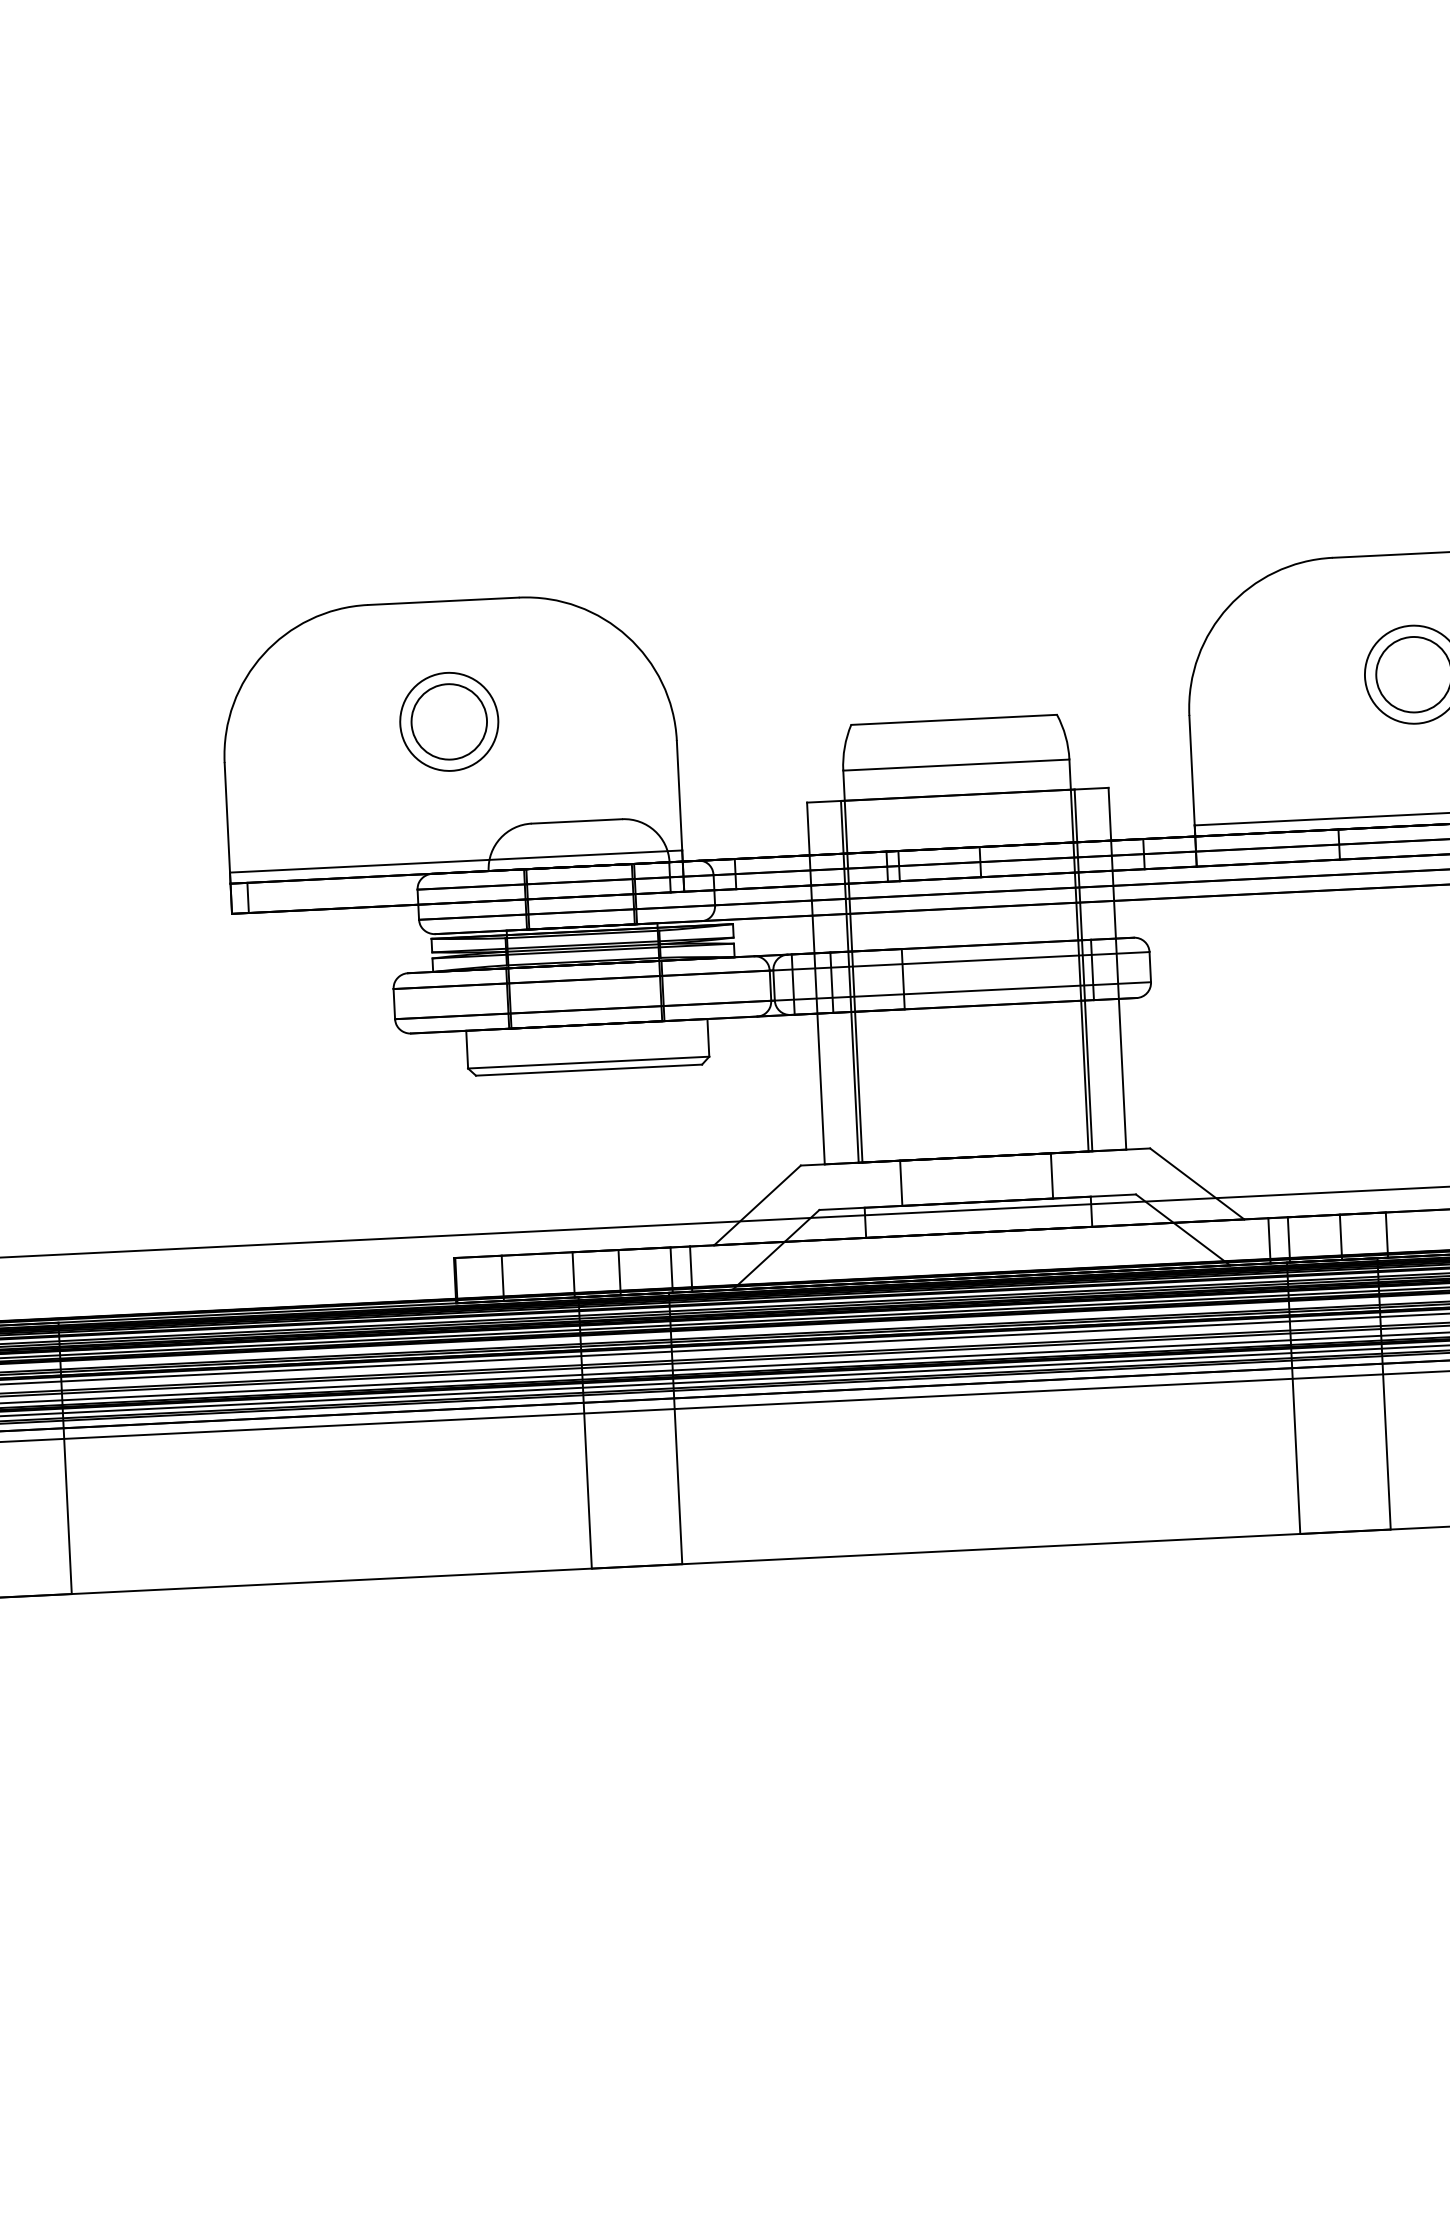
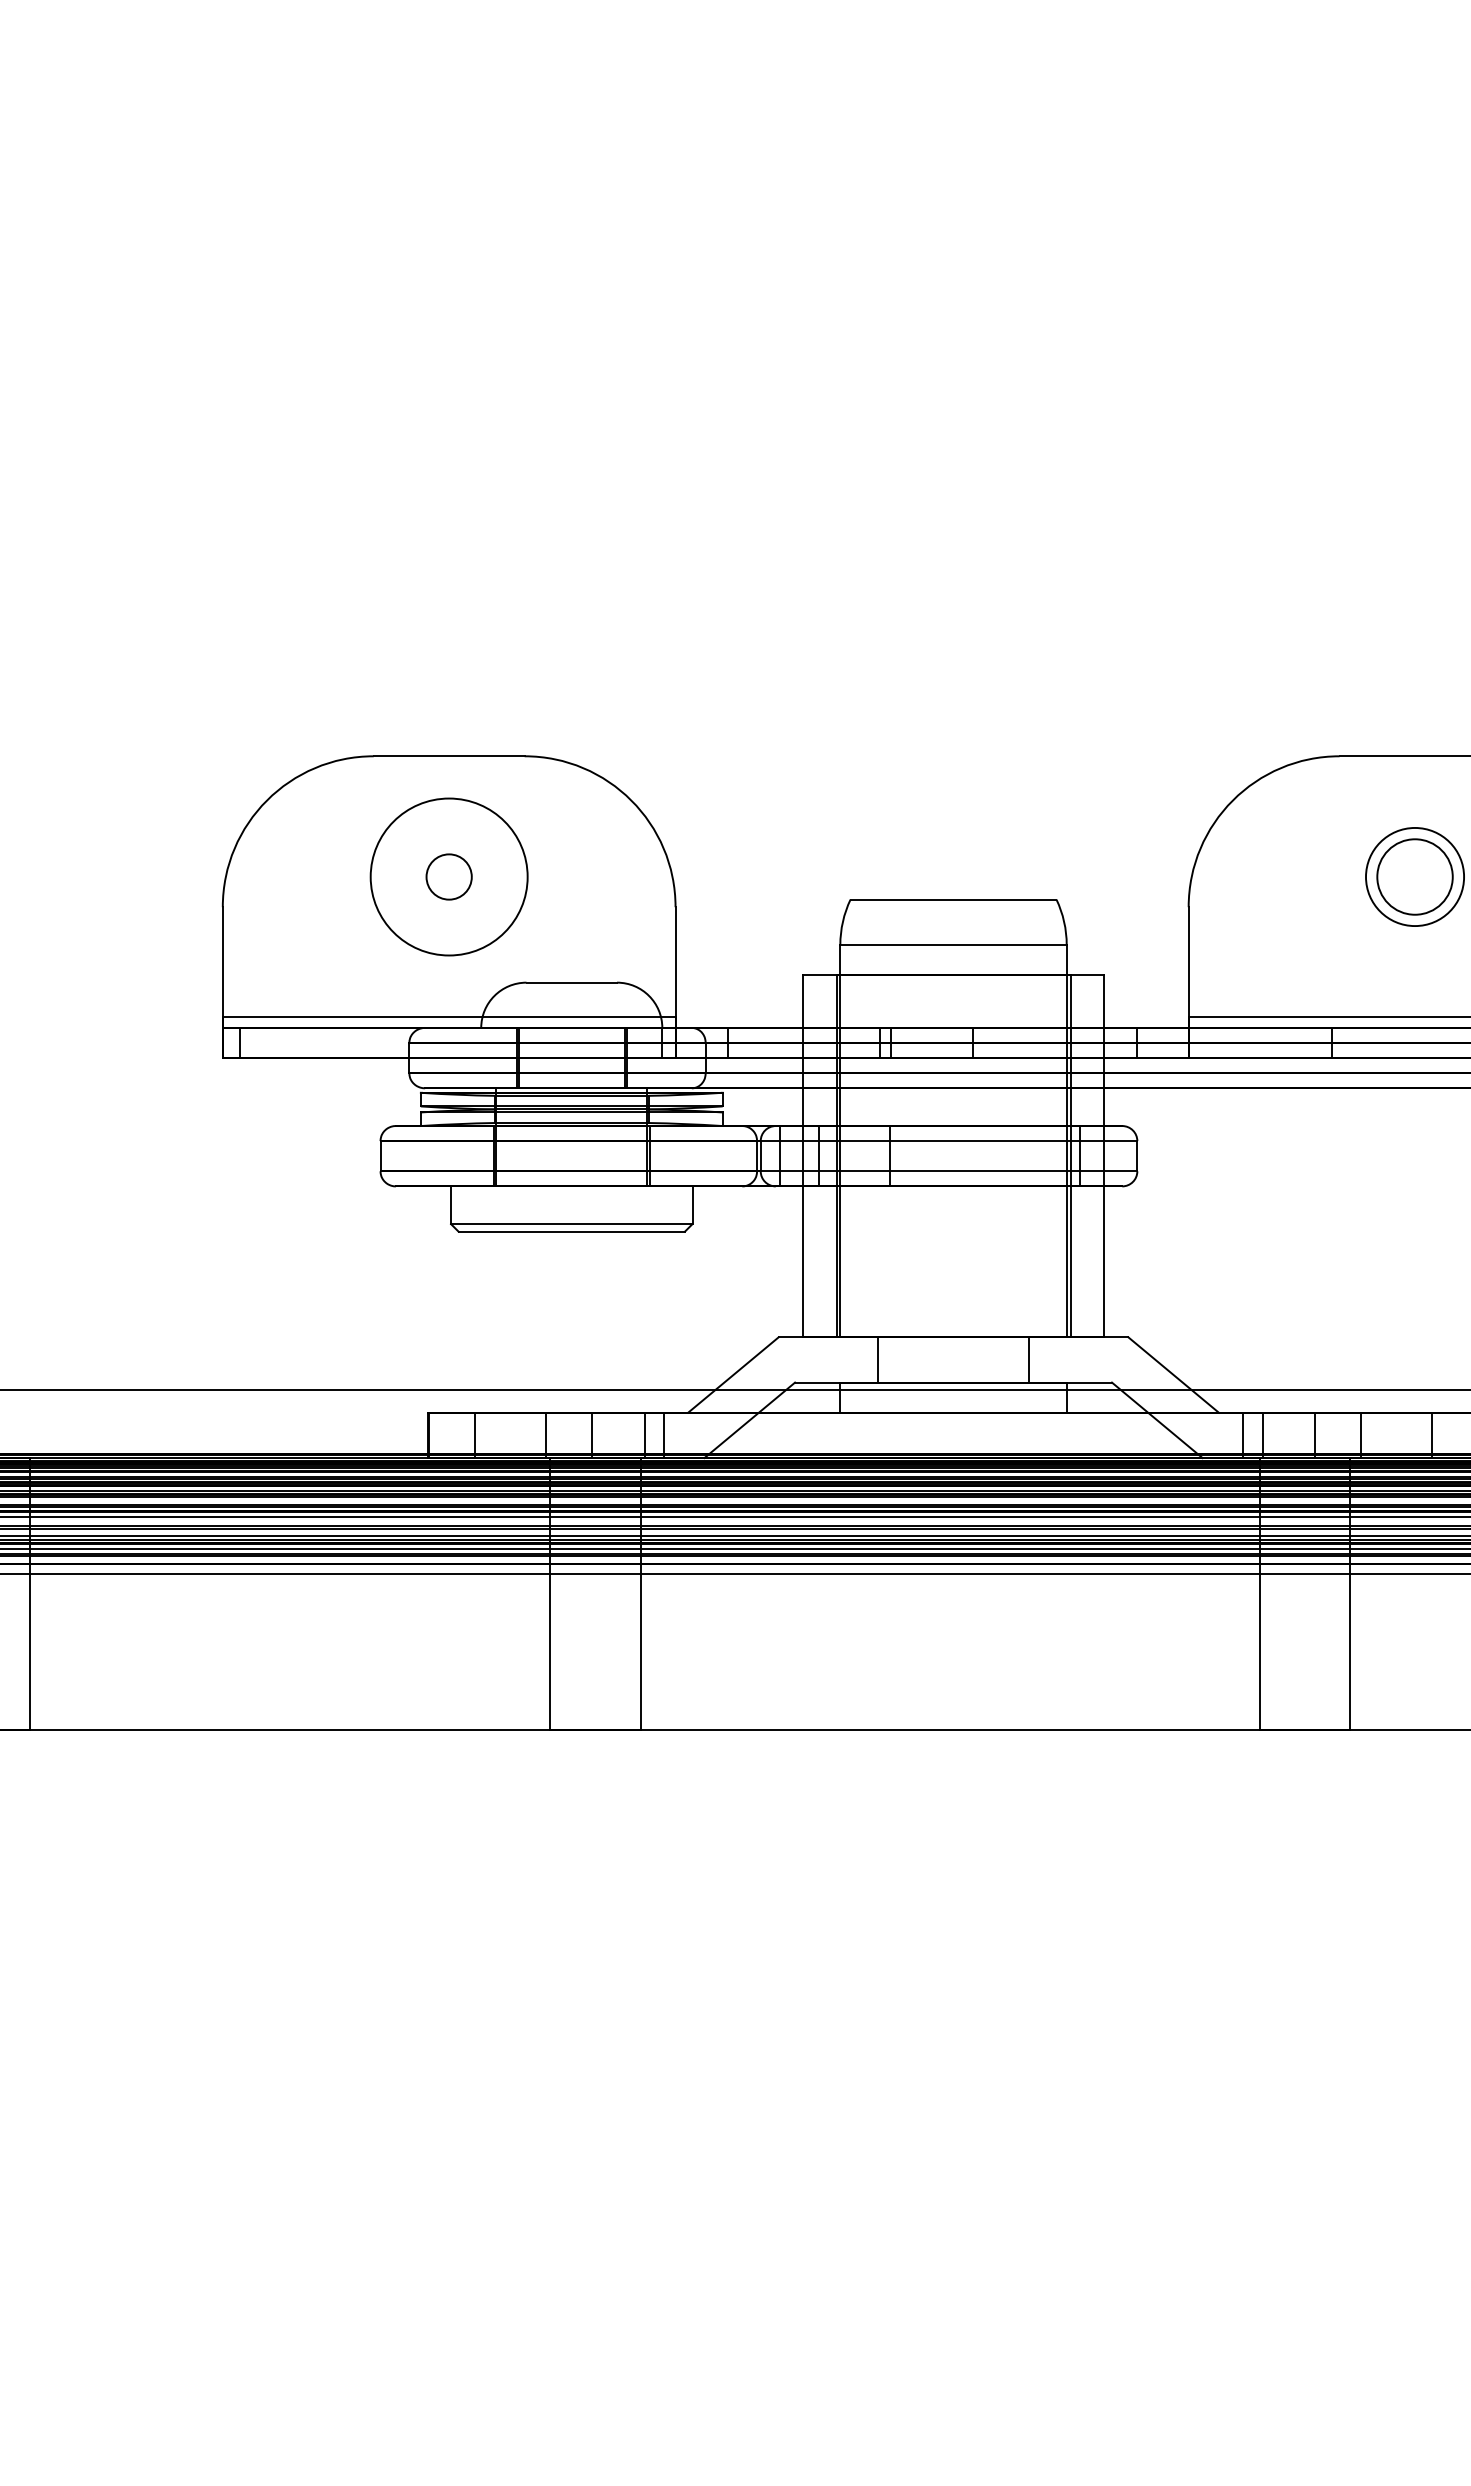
circle: (448, 721) -> (448, 876), size x0.6
circle: (449, 721) -> (449, 876), size x1.6

